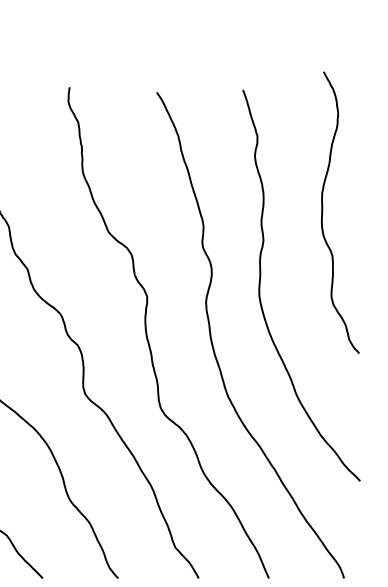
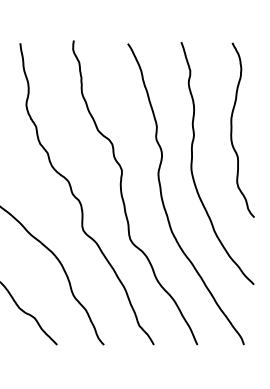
curve: (323, 211) -> (232, 129), moved

